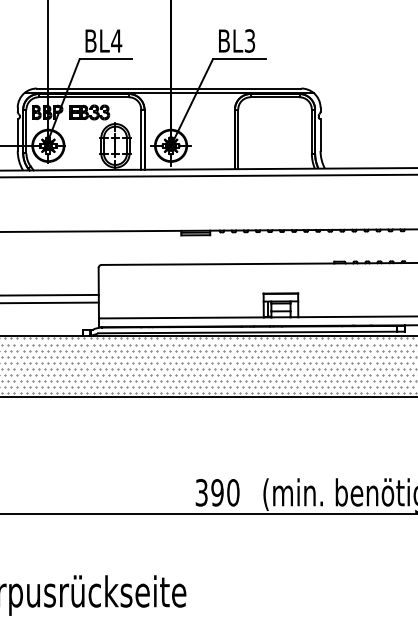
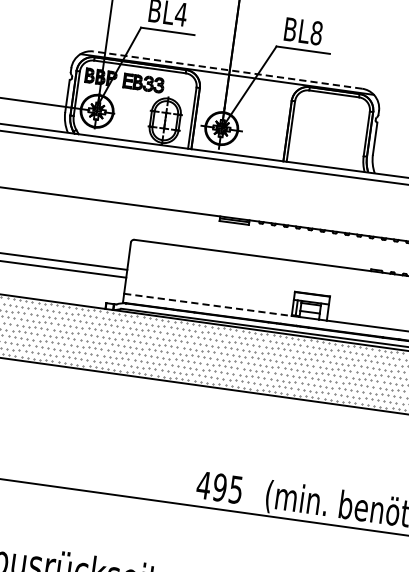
text: (249, 40) -> (316, 32), BL3 -> BL8
line: (168, 88) -> (227, 69), solid -> dashed
line: (181, 317) -> (208, 304), solid -> dashed
text: (217, 492) -> (220, 487), 390 -> 495

